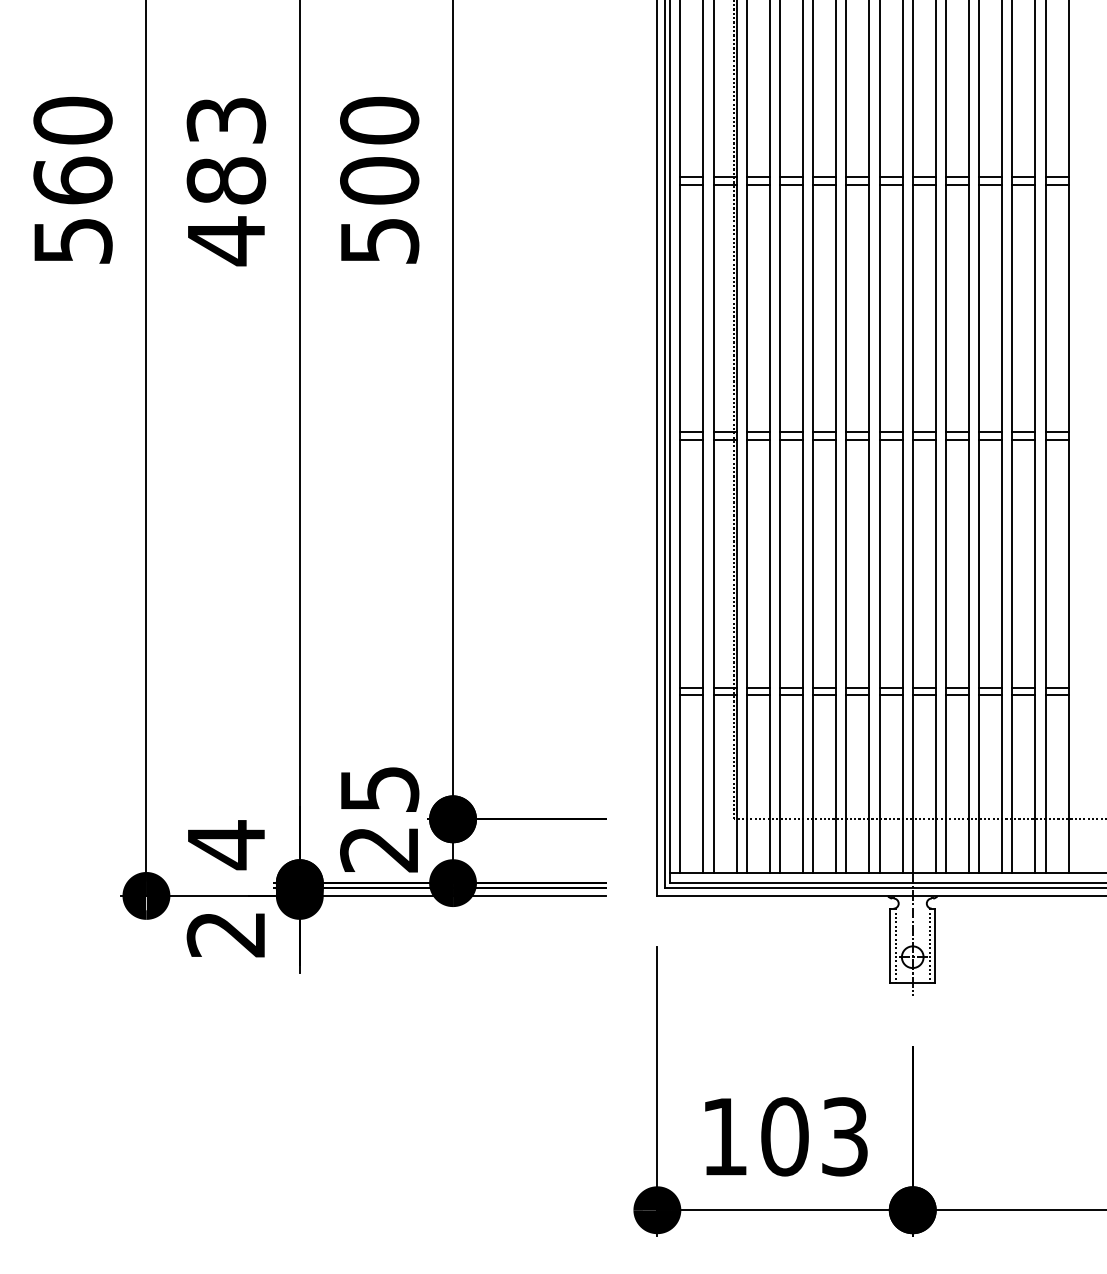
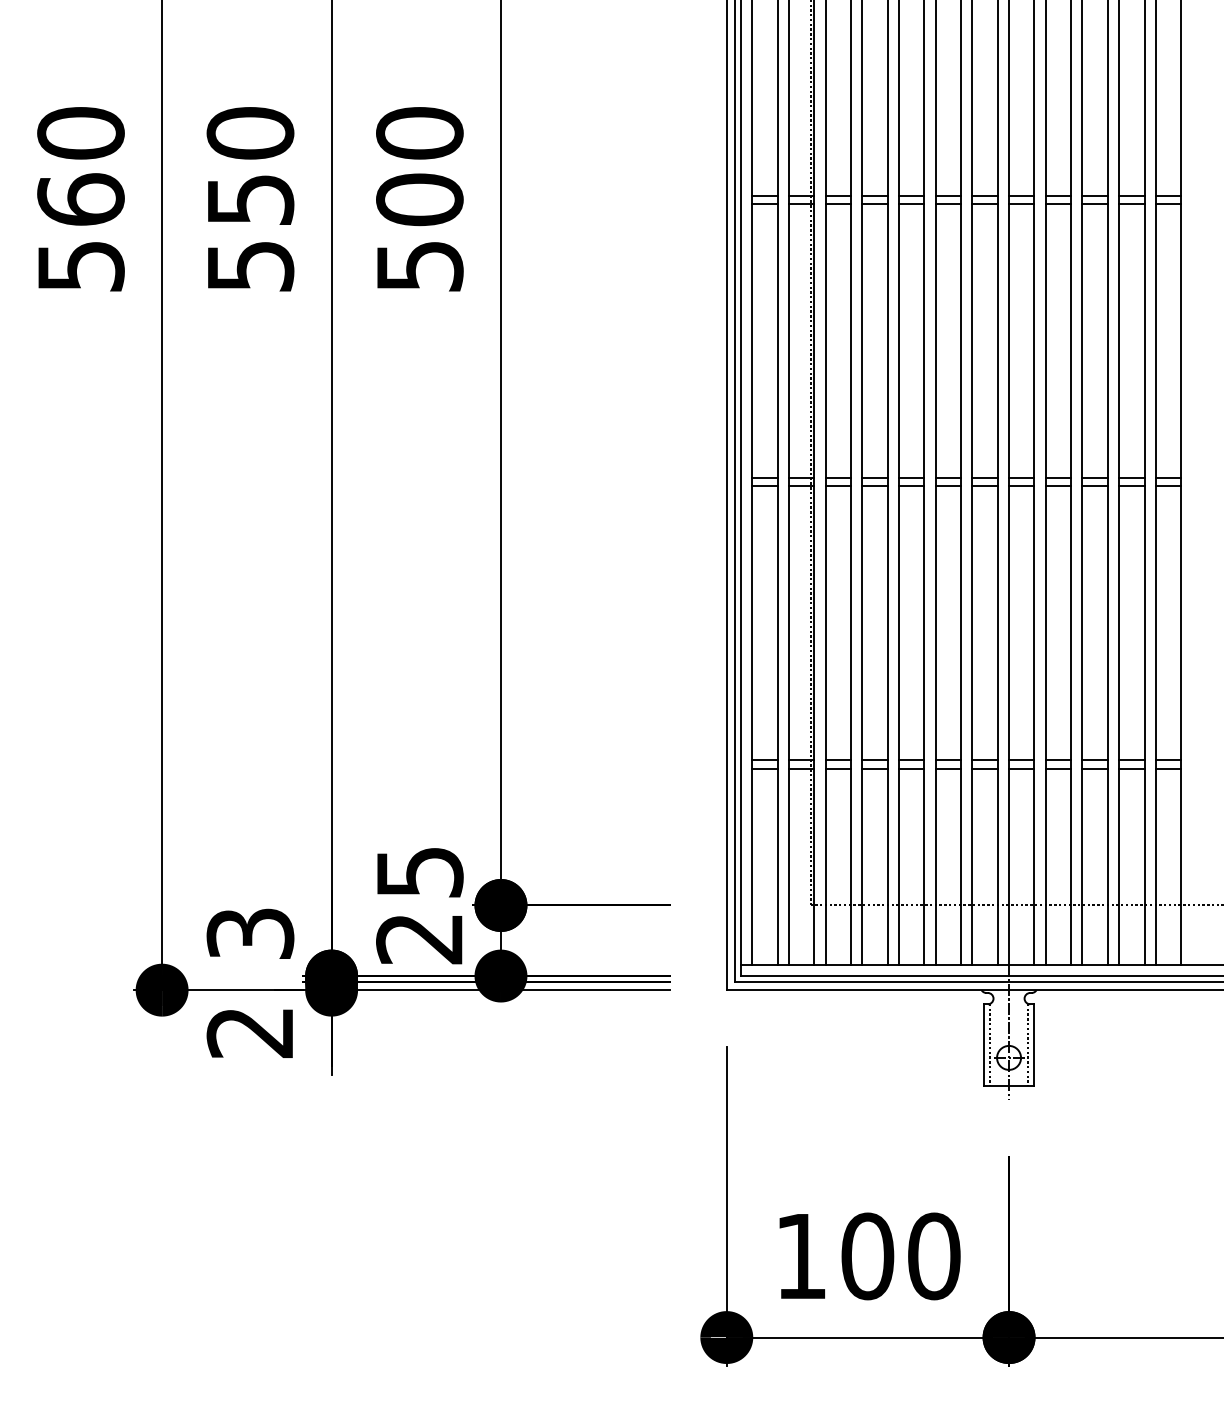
text: (226, 181) -> (250, 200), 483 -> 550
text: (226, 845) -> (250, 934), 4 -> 3
text: (844, 1136) -> (933, 1256), 103 -> 100

